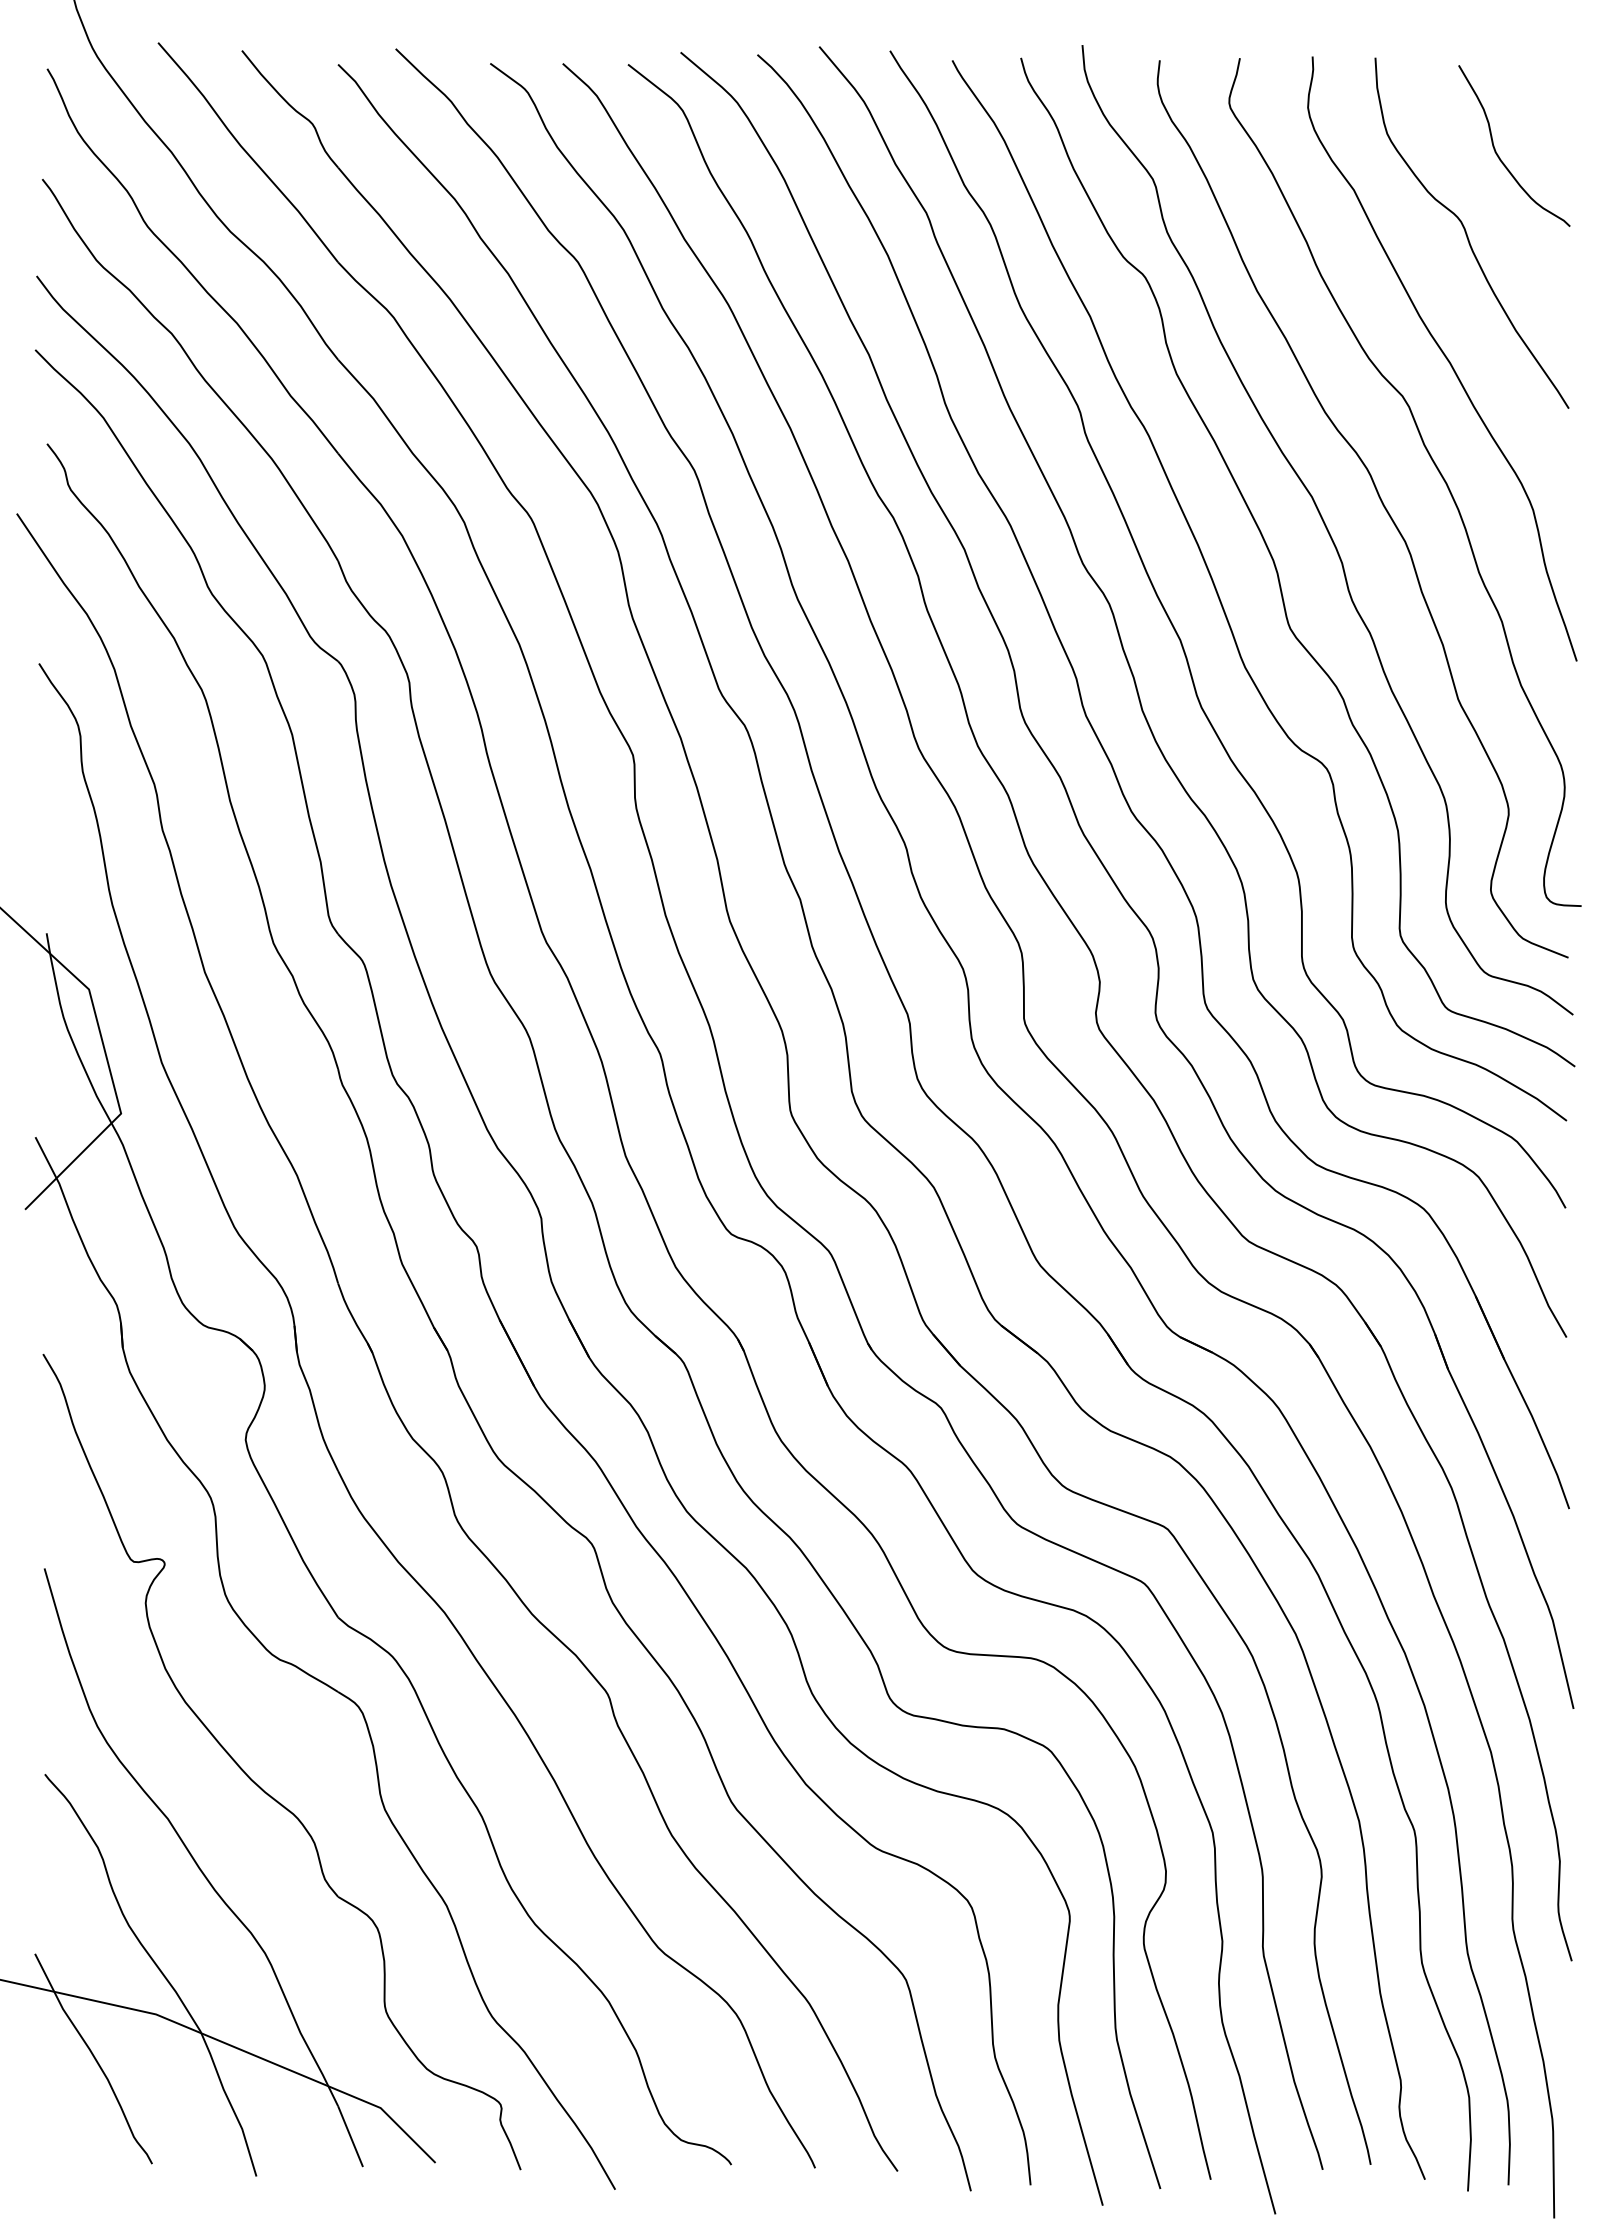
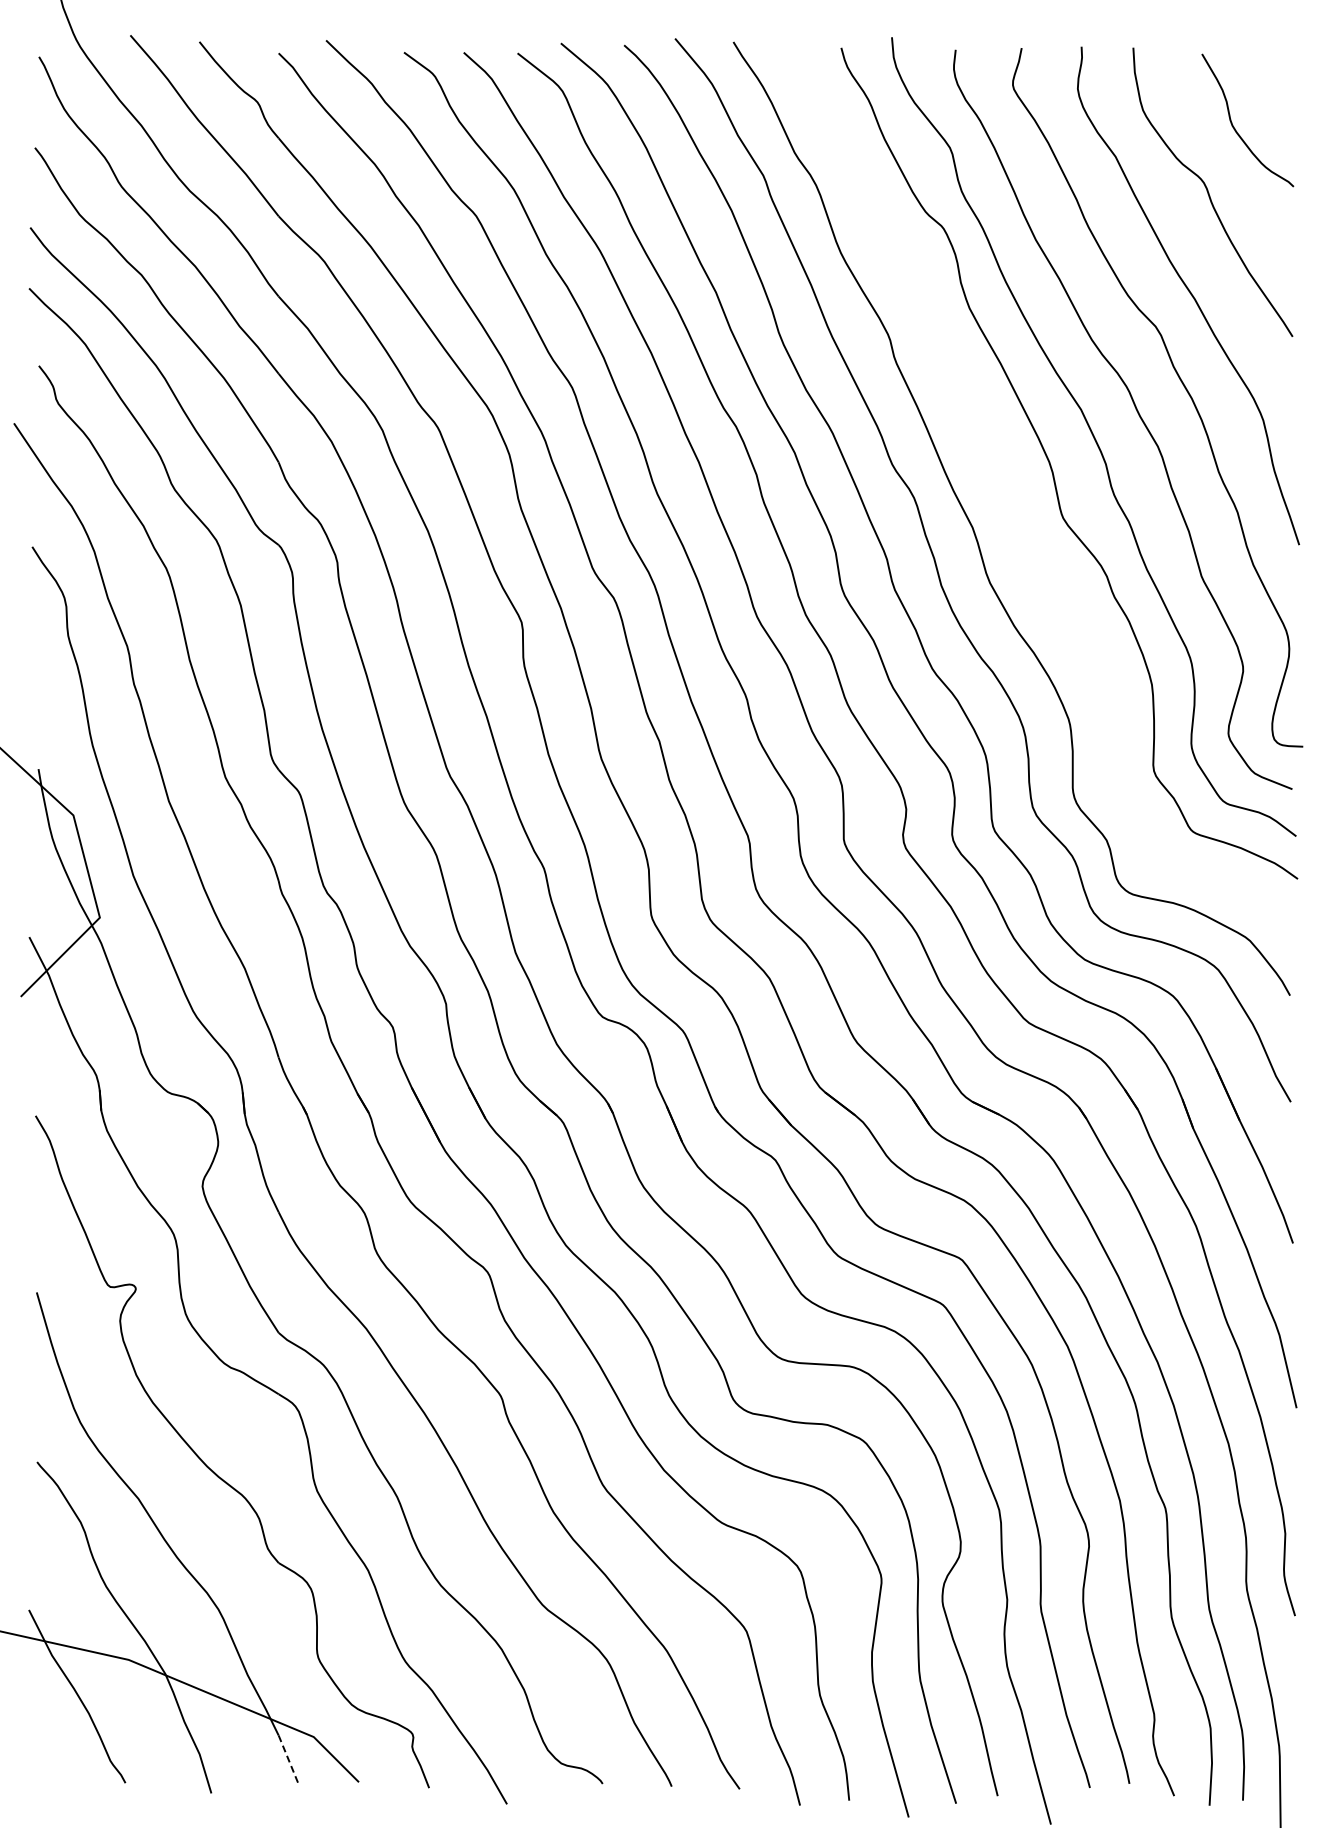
curve: (1222, 603) -> (1007, 497), removed
line: (351, 2137) -> (289, 1761), solid -> dashed

